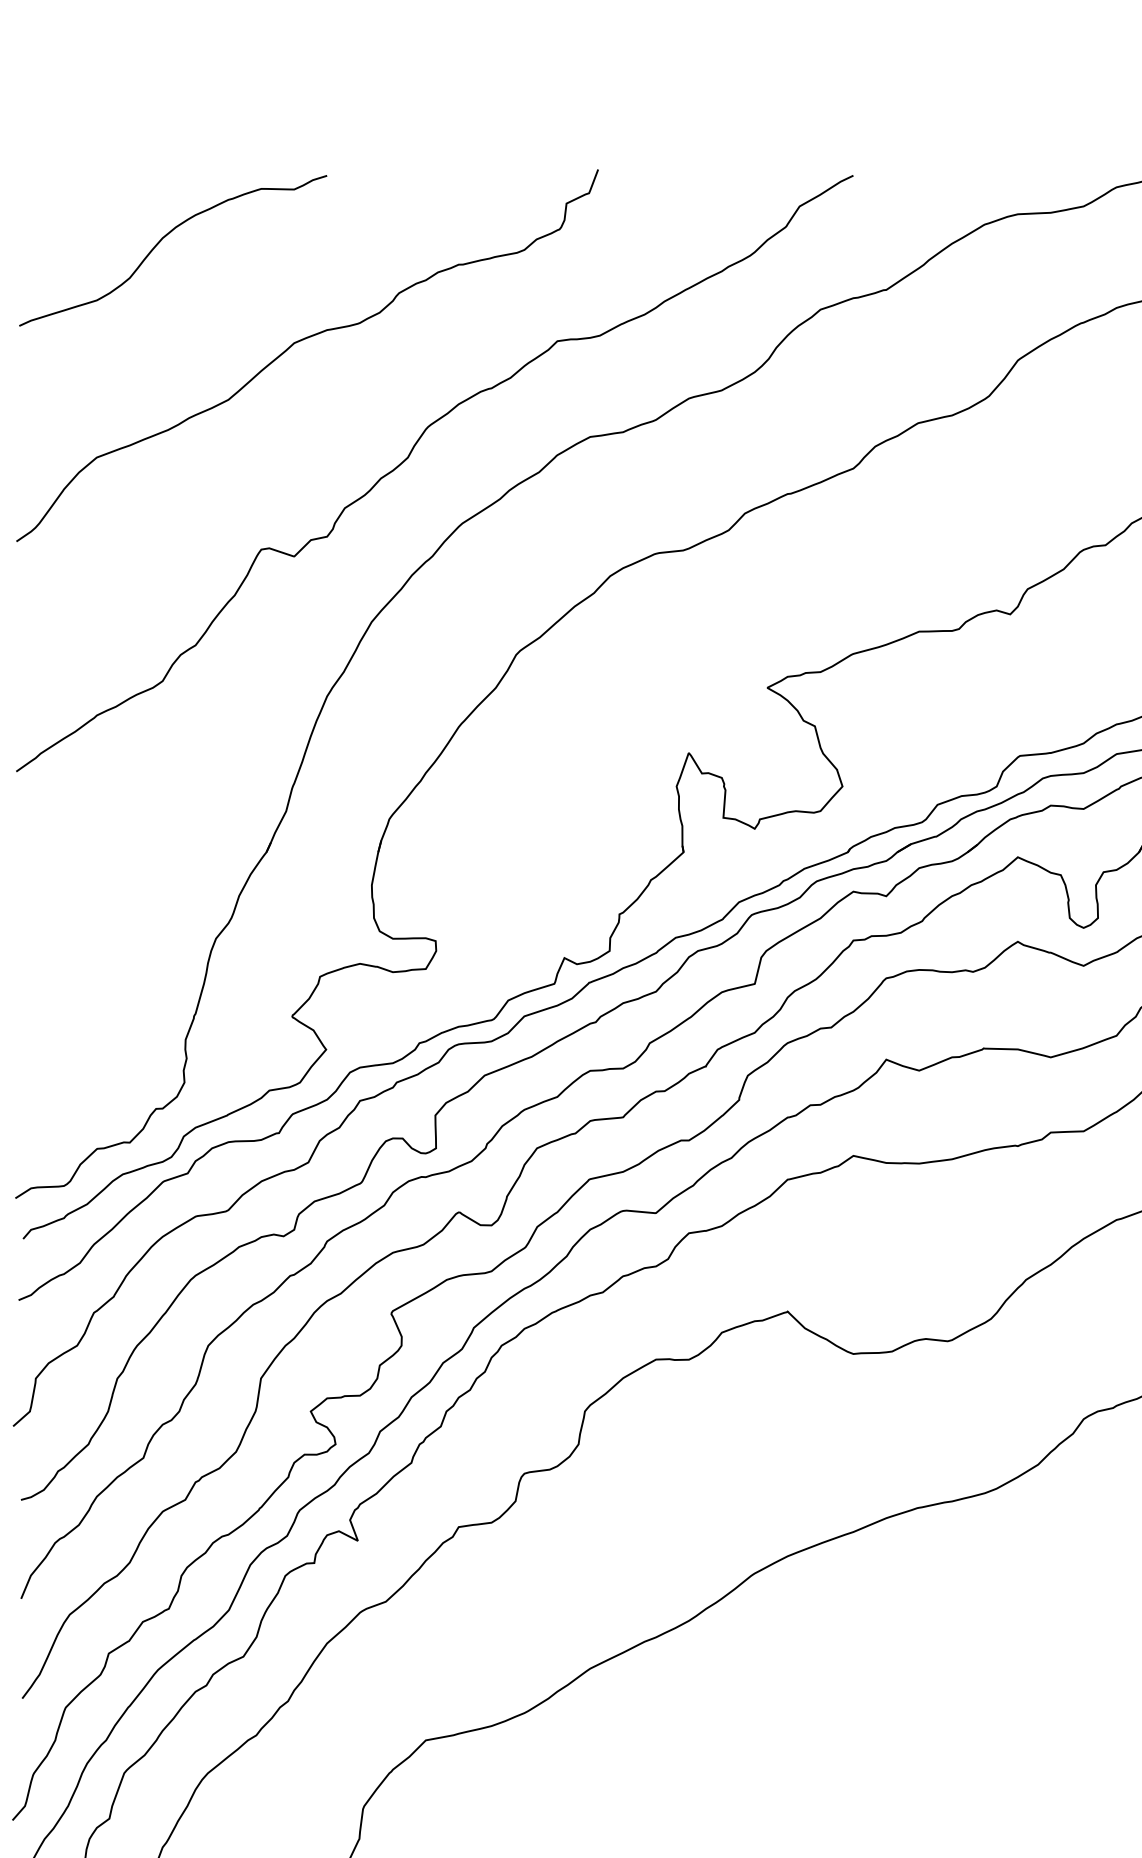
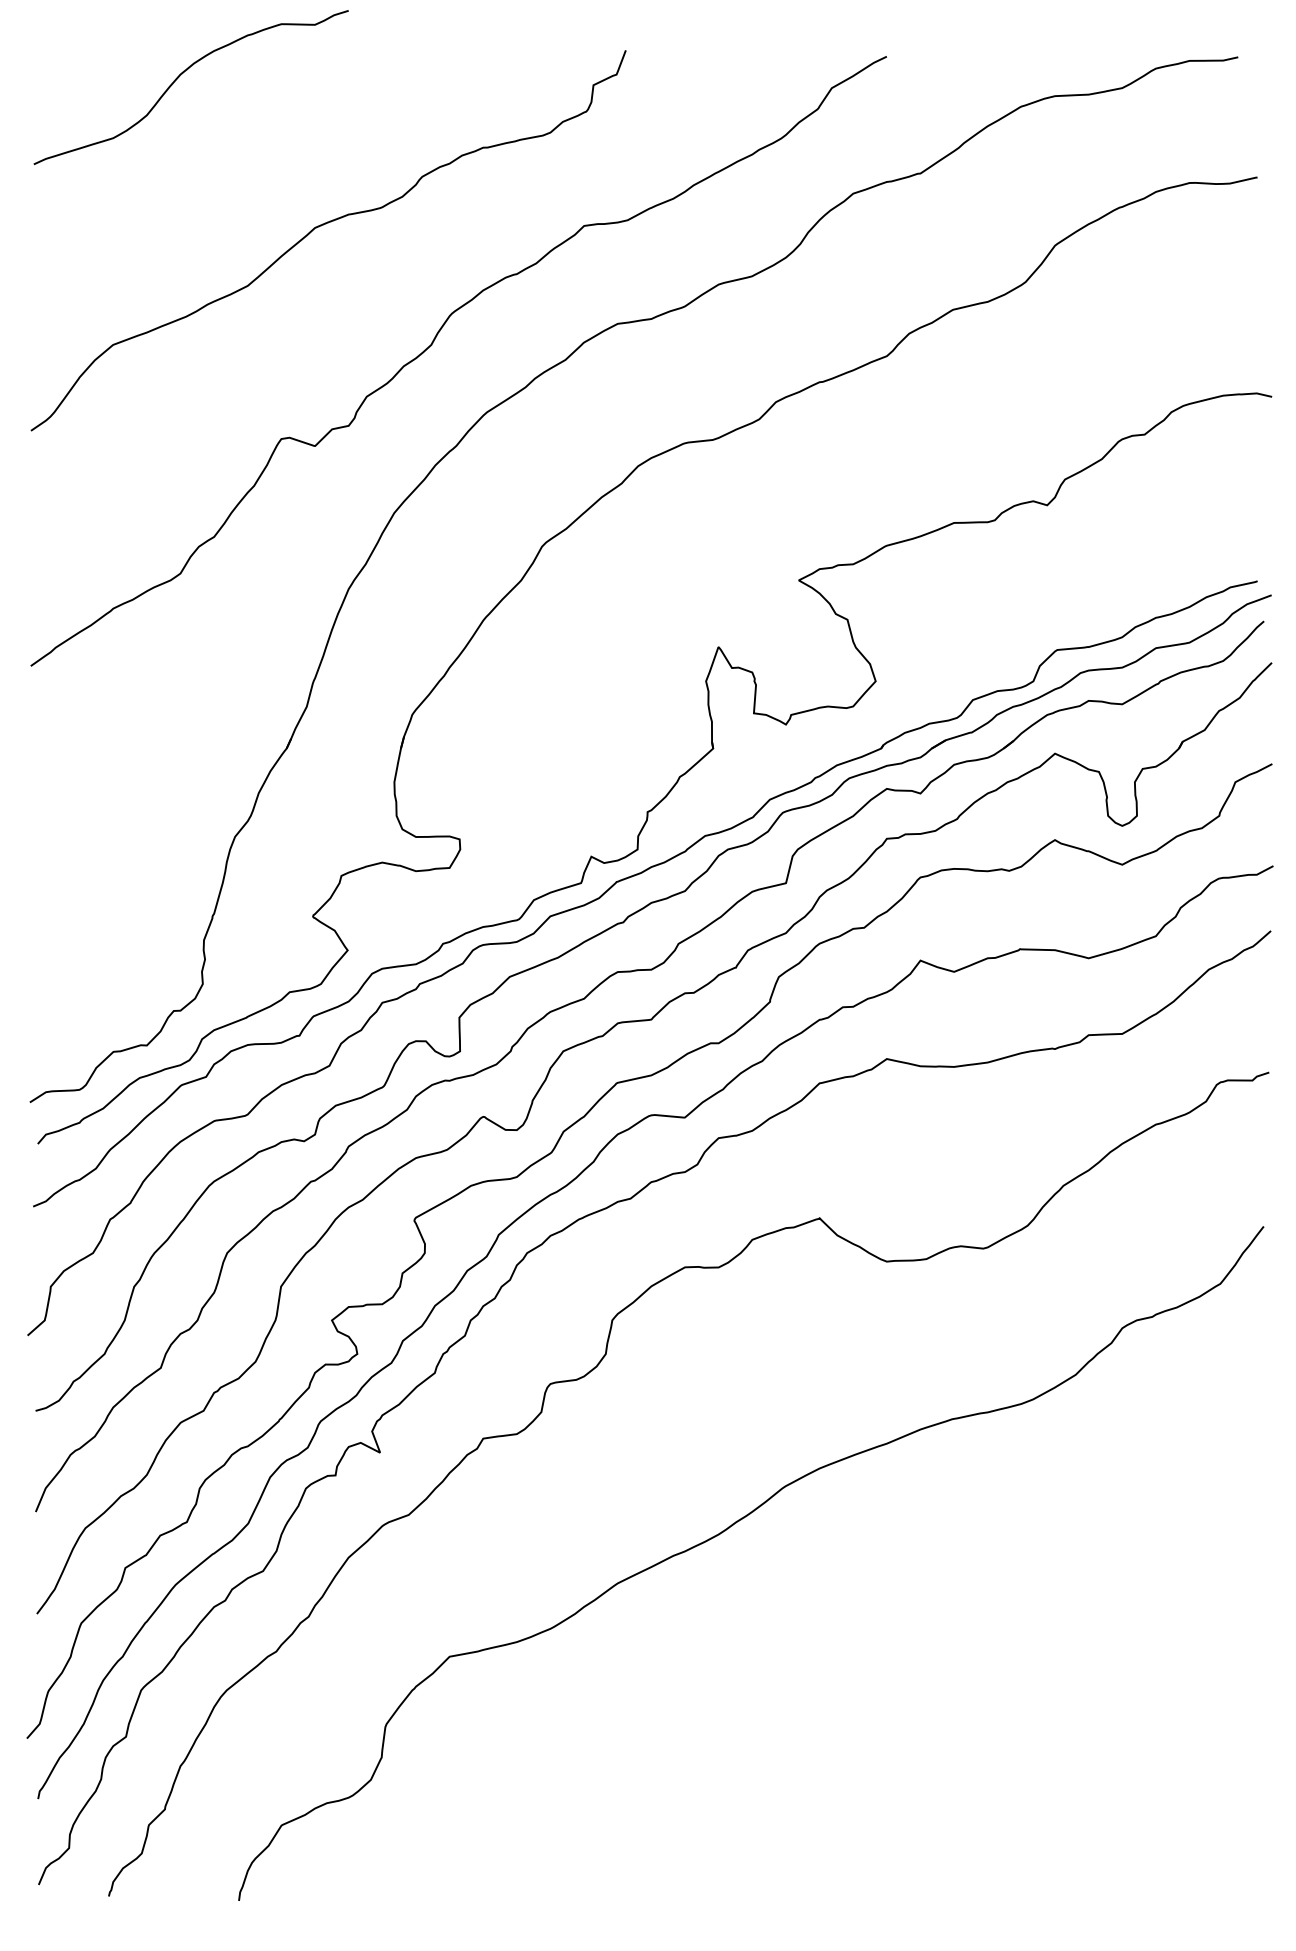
curve: (162, 240) -> (180, 76), moved

